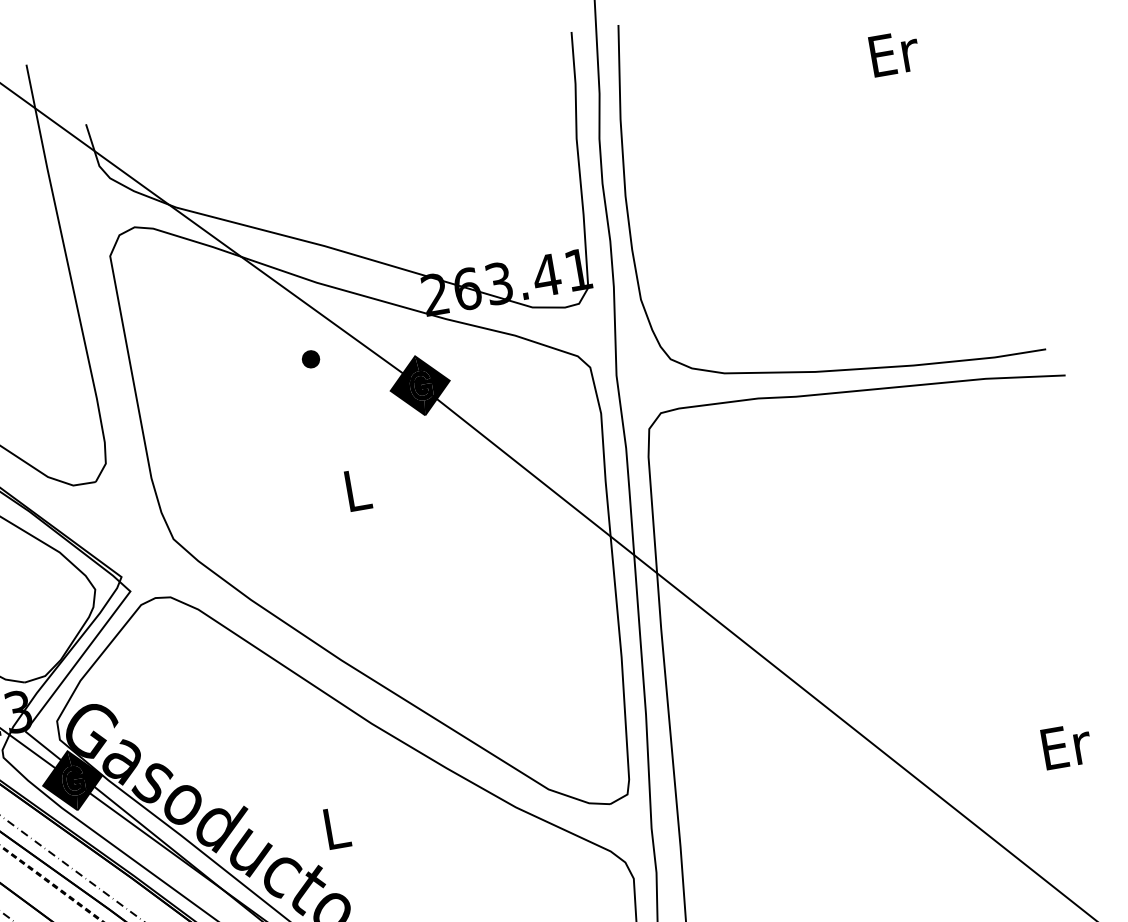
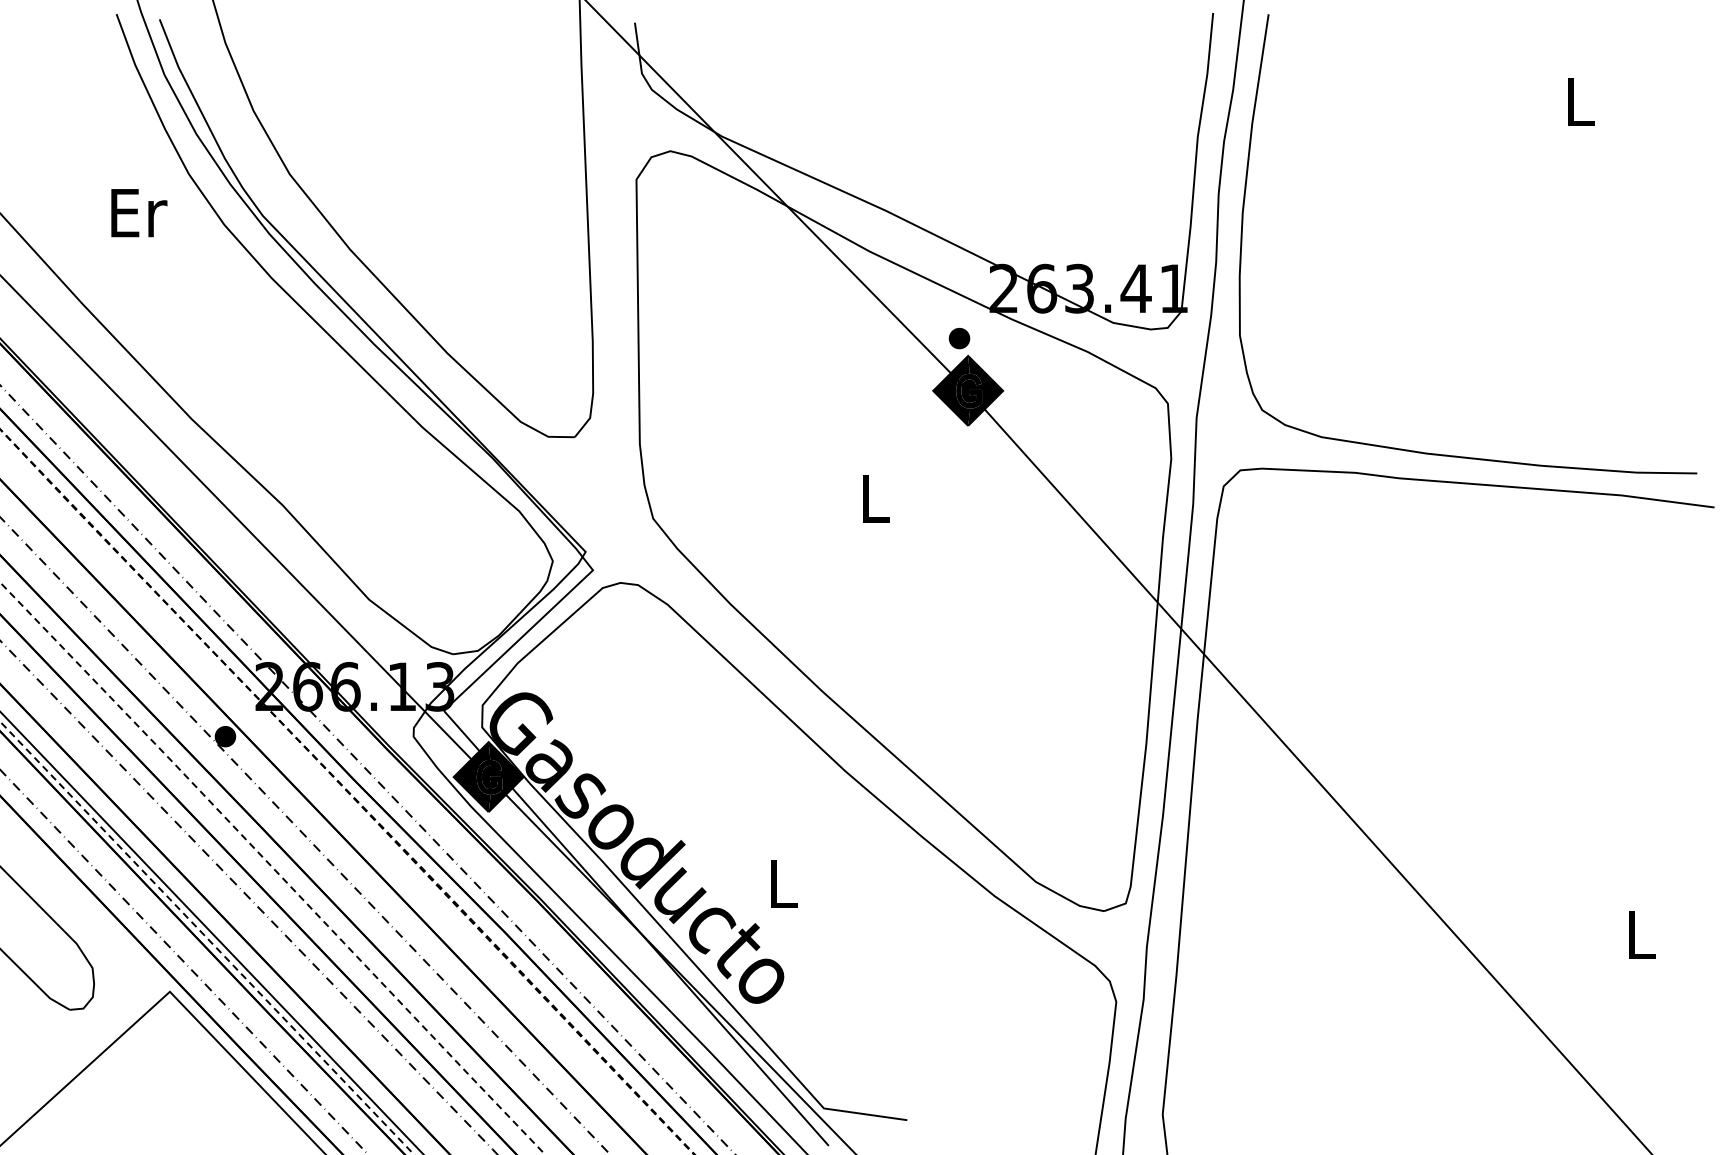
text: (894, 53) -> (1581, 102), Er -> L
part: (310, 359) -> (959, 338), moved
text: (1067, 746) -> (1642, 935), Er -> L

